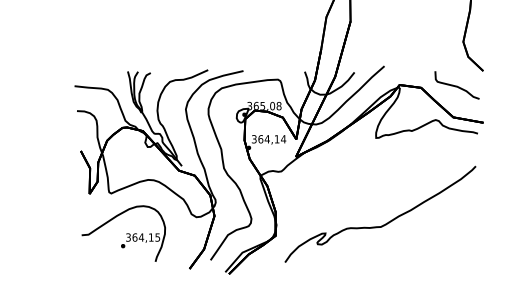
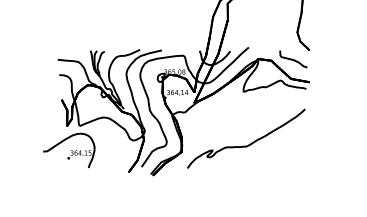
part: (124, 233) -> (69, 150), moved

